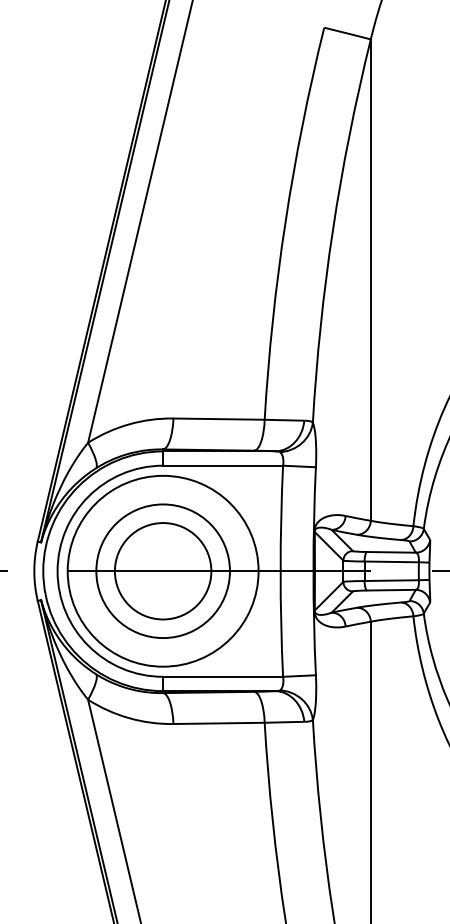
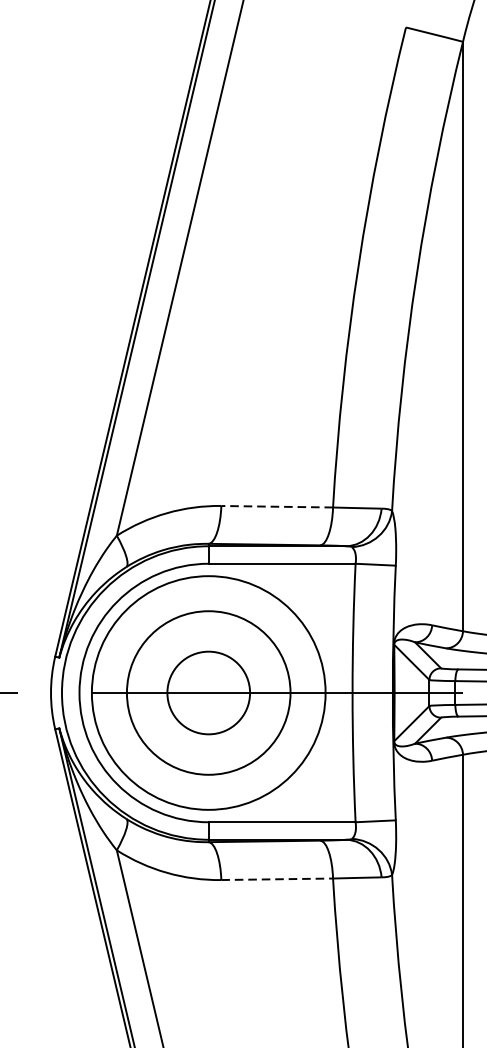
line: (219, 419) -> (277, 507), solid -> dashed
circle: (162, 571) -> (207, 693), size x0.7
line: (219, 723) -> (277, 879), solid -> dashed

